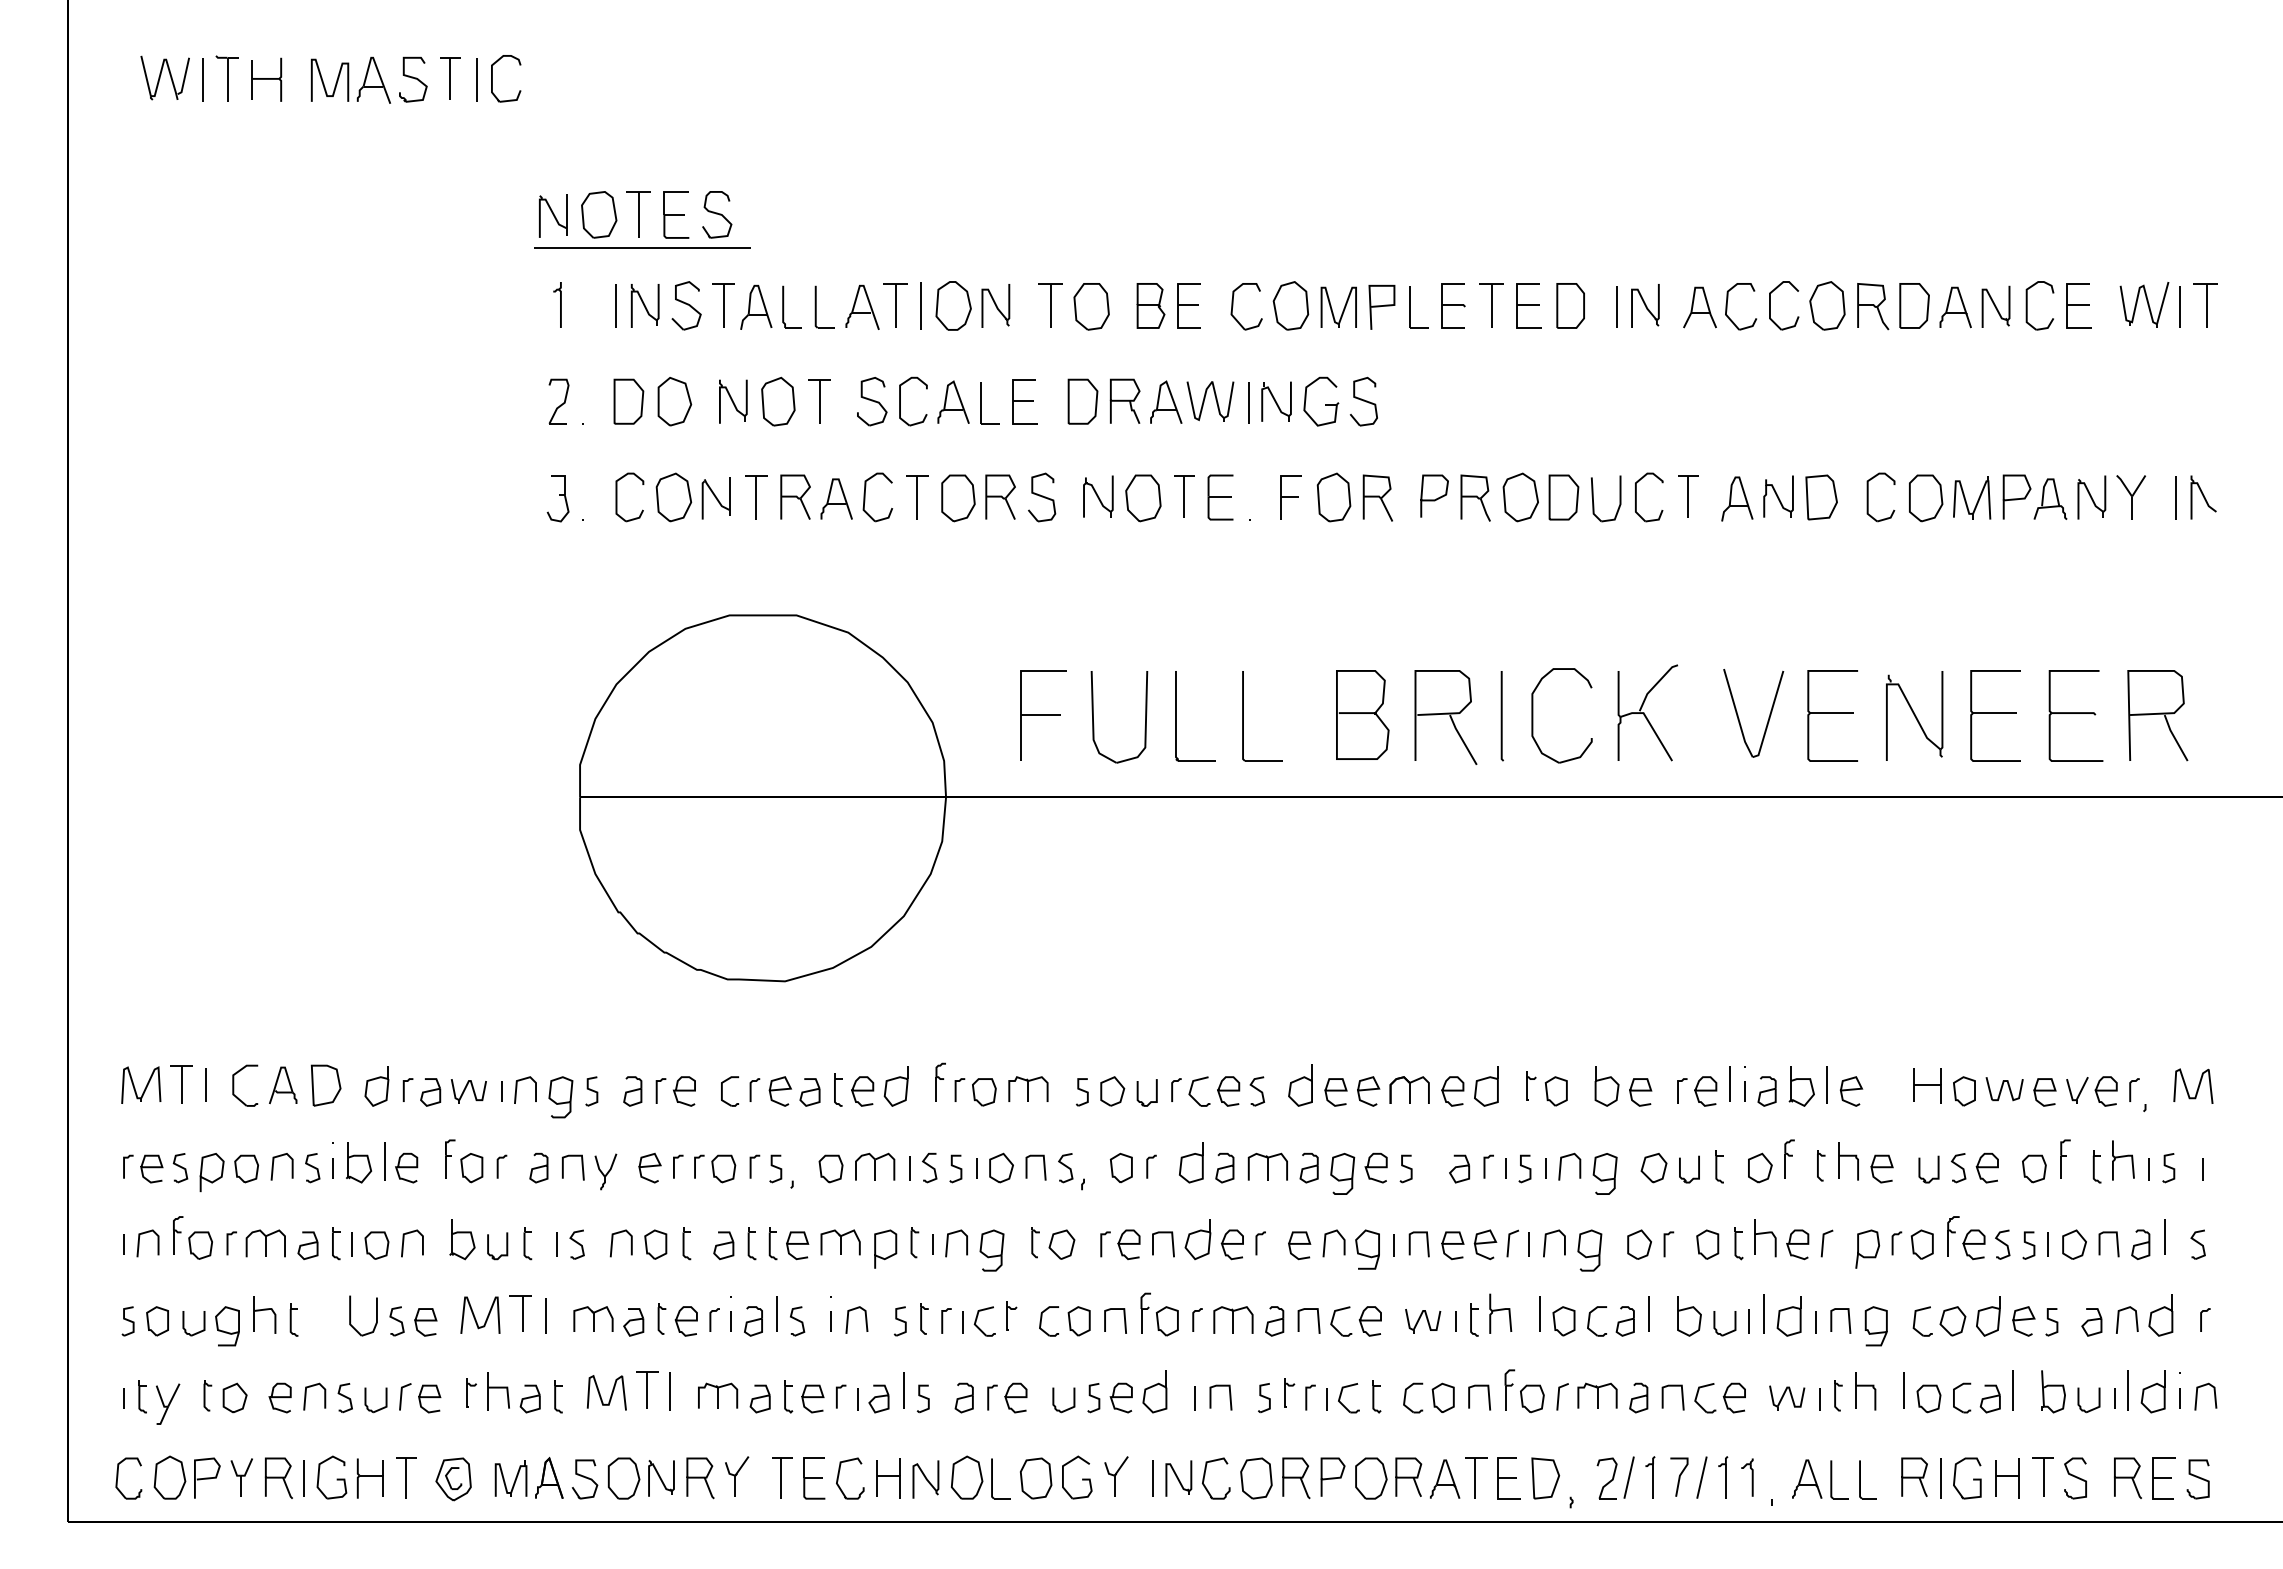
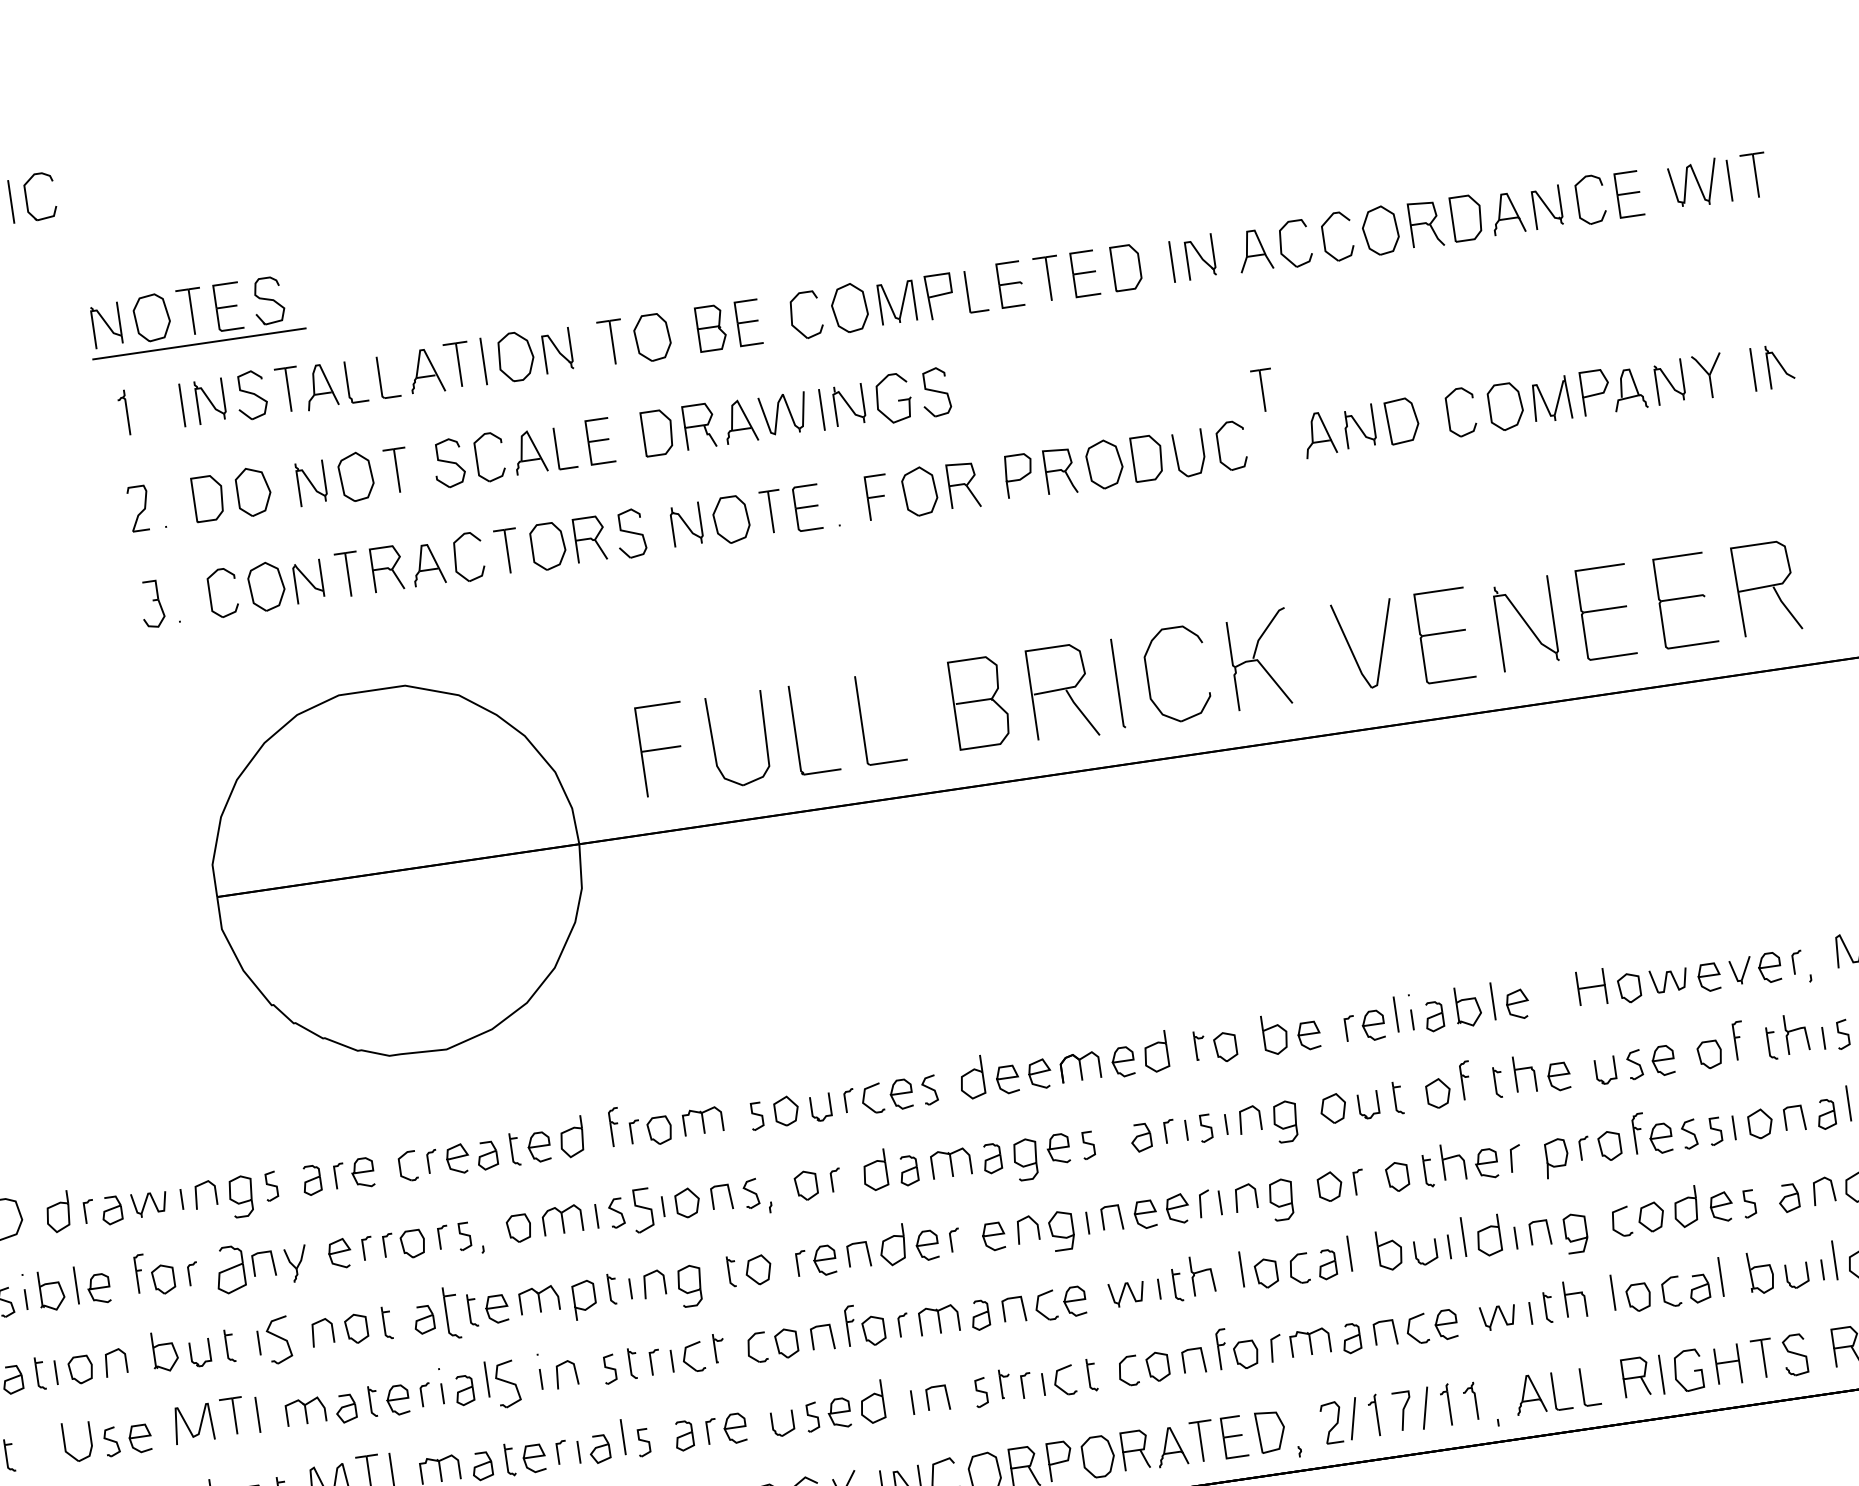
part: (1688, 496) -> (1263, 390), moved
part: (538, 1167) -> (229, 1269), size x1.6
part: (955, 1168) -> (642, 1210), size x1.6
part: (751, 1243) -> (451, 1313), size x1.6
part: (576, 1244) -> (278, 1339), size x1.6
part: (797, 1321) -> (508, 1384), size x1.6

